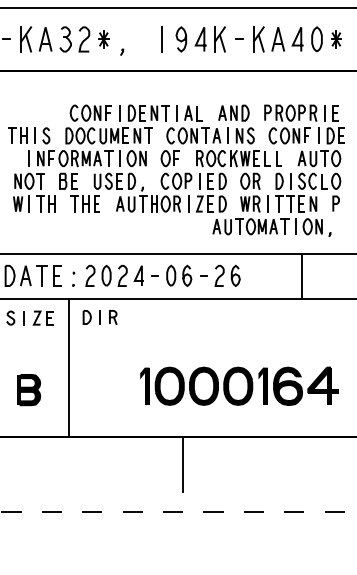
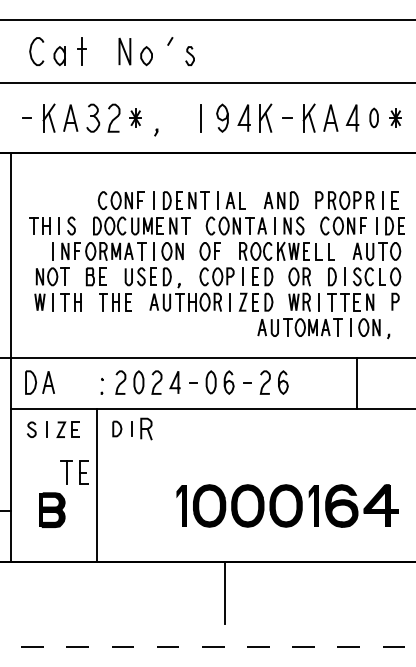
part: (316, 38) -> (373, 117), size x0.7
part: (48, 275) -> (74, 472), moved
part: (112, 316) -> (145, 428), size x1.4

